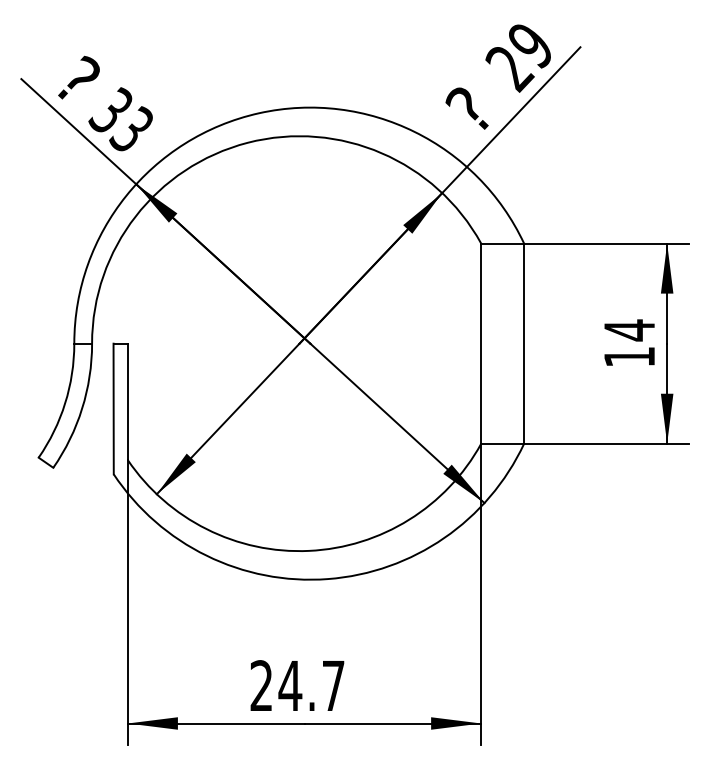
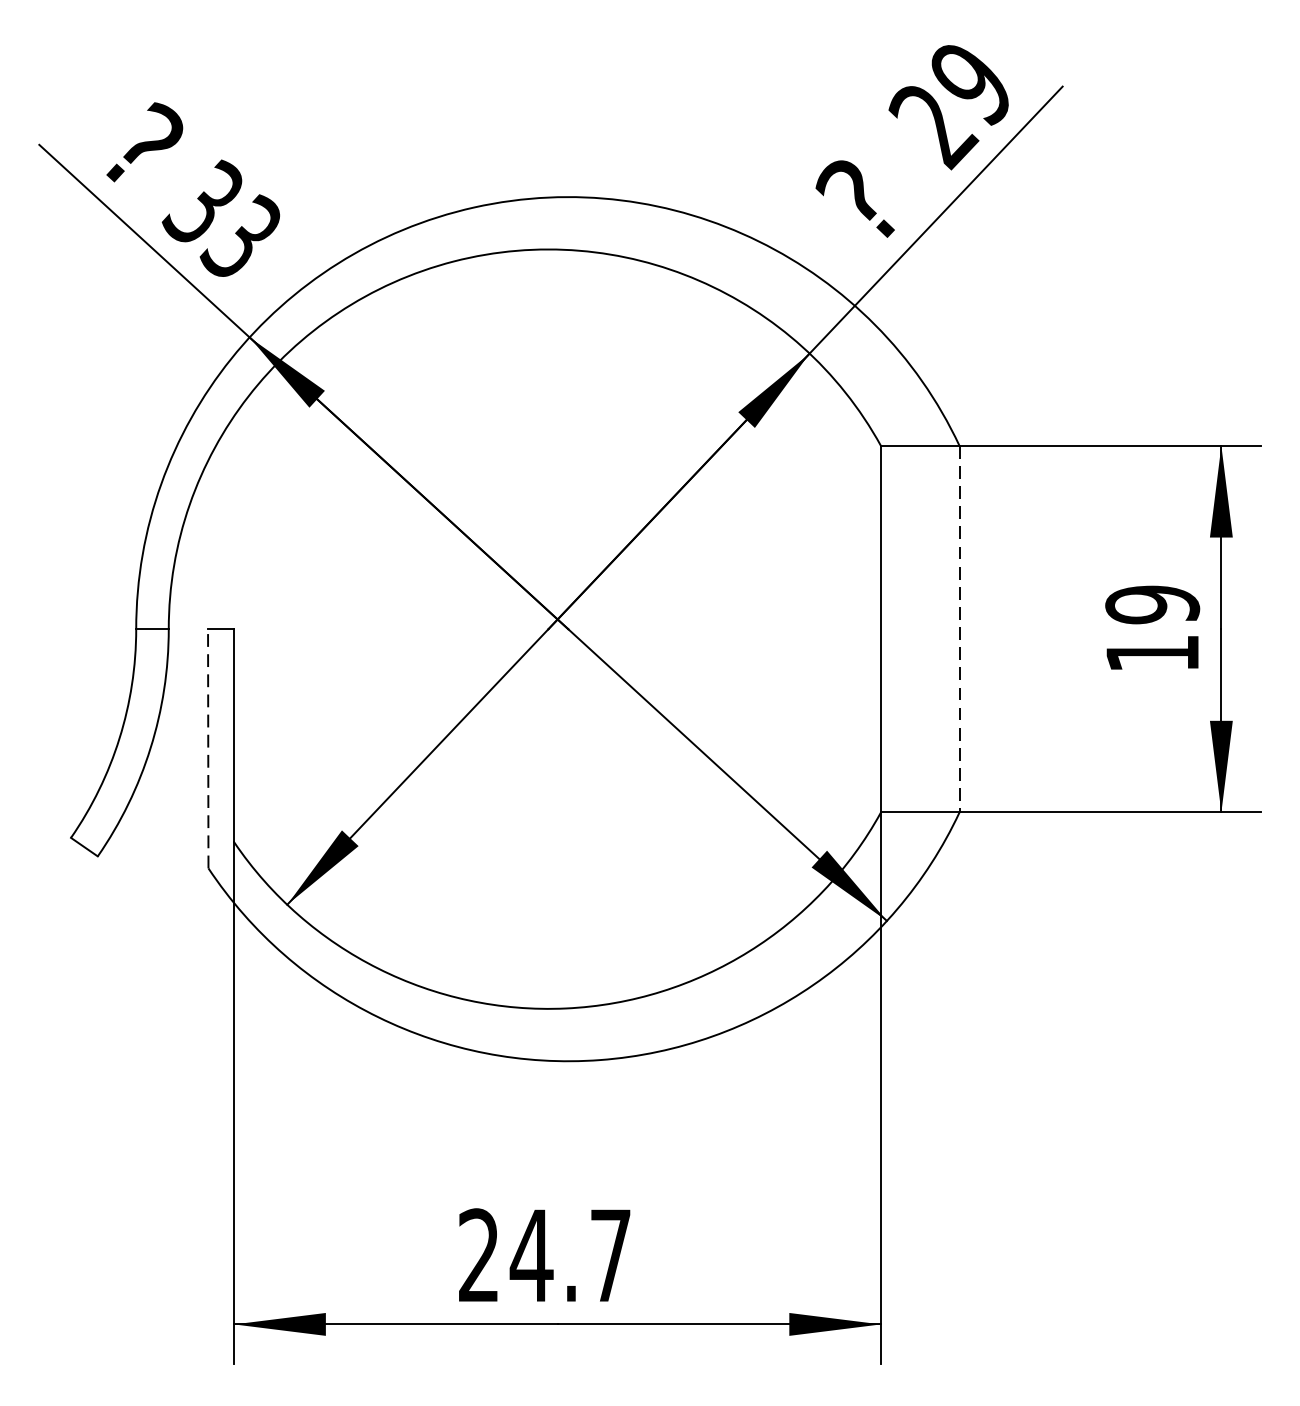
text: (629, 330) -> (1152, 605), 14 -> 19
line: (524, 344) -> (960, 630), solid -> dashed
line: (113, 408) -> (207, 747), solid -> dashed

